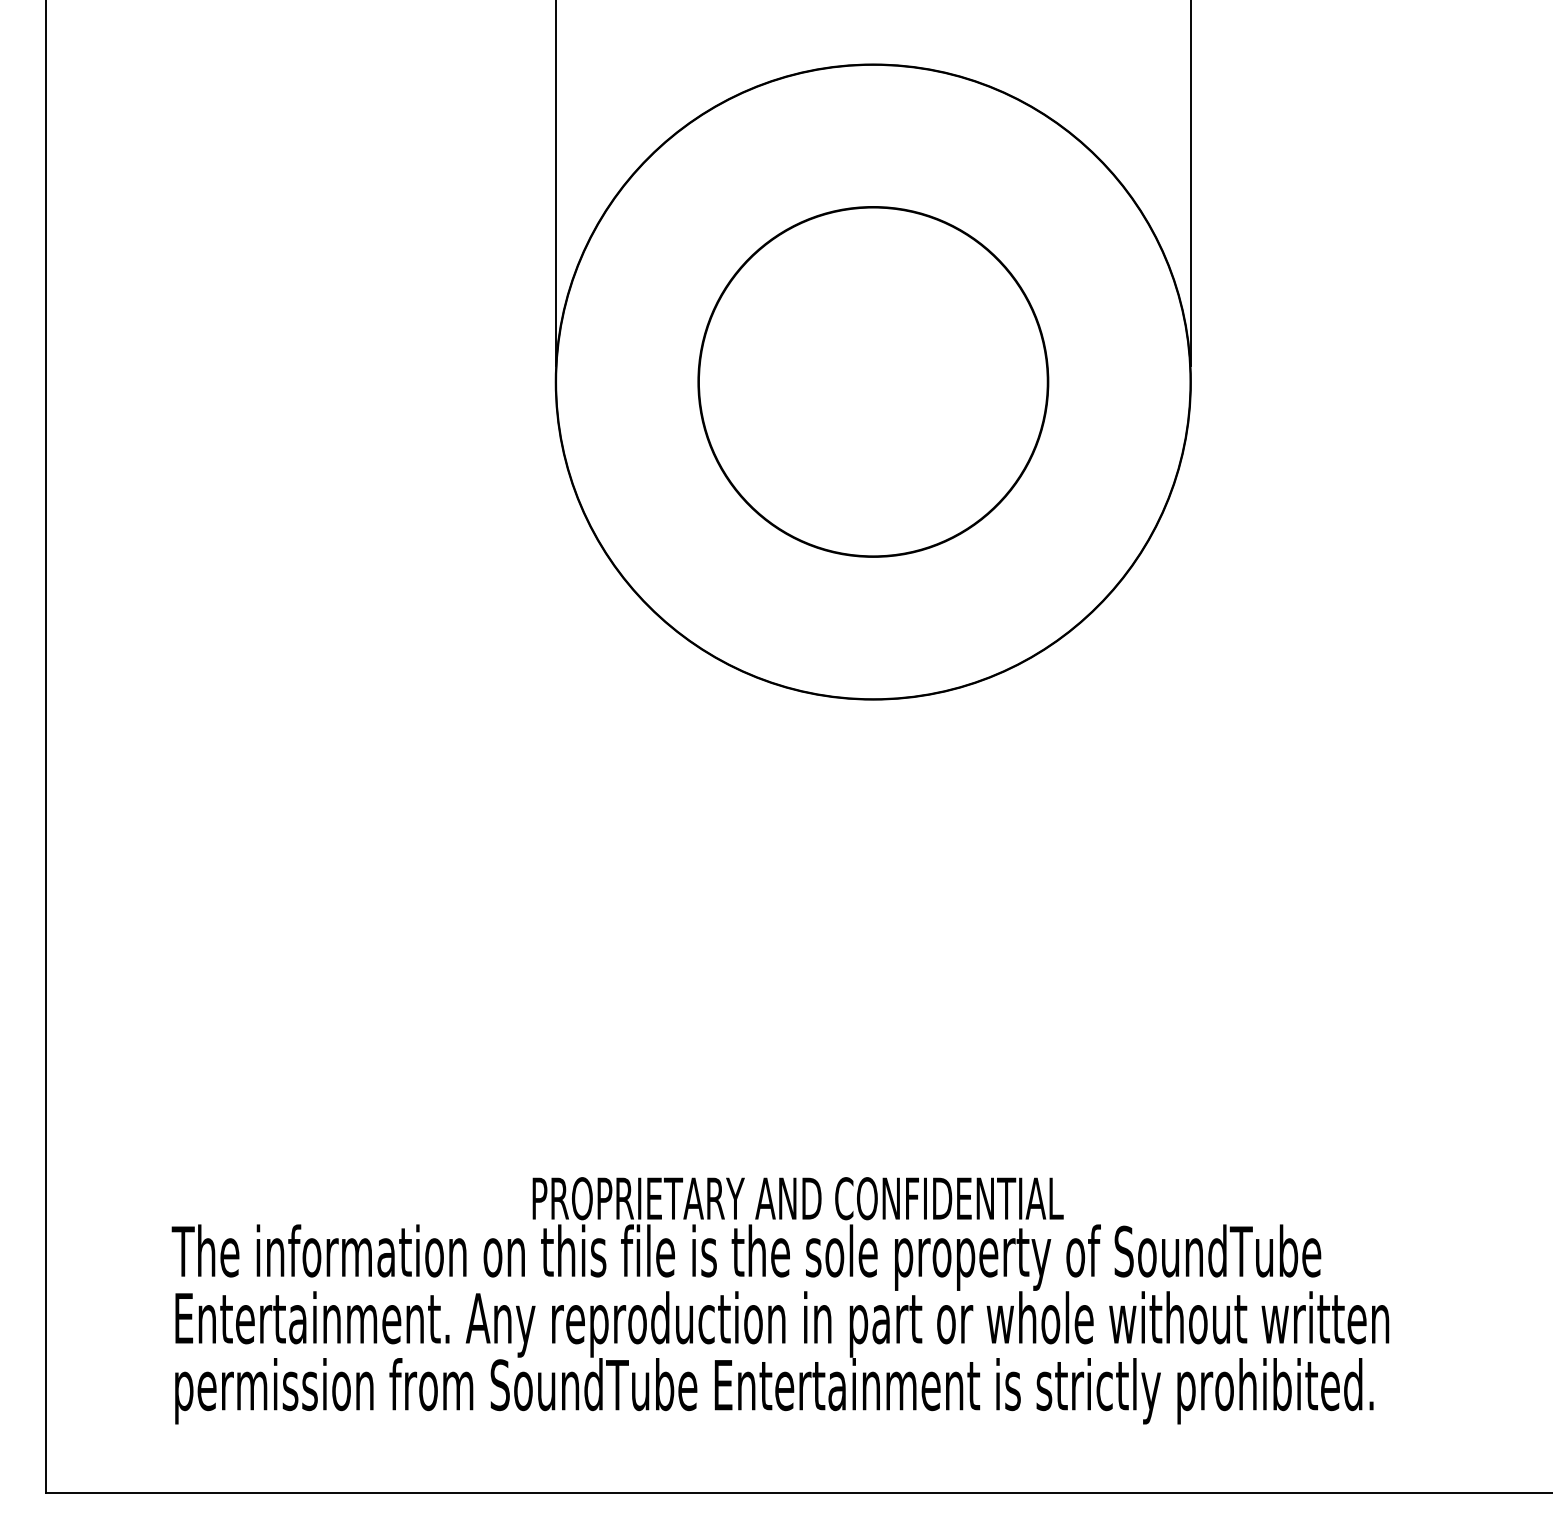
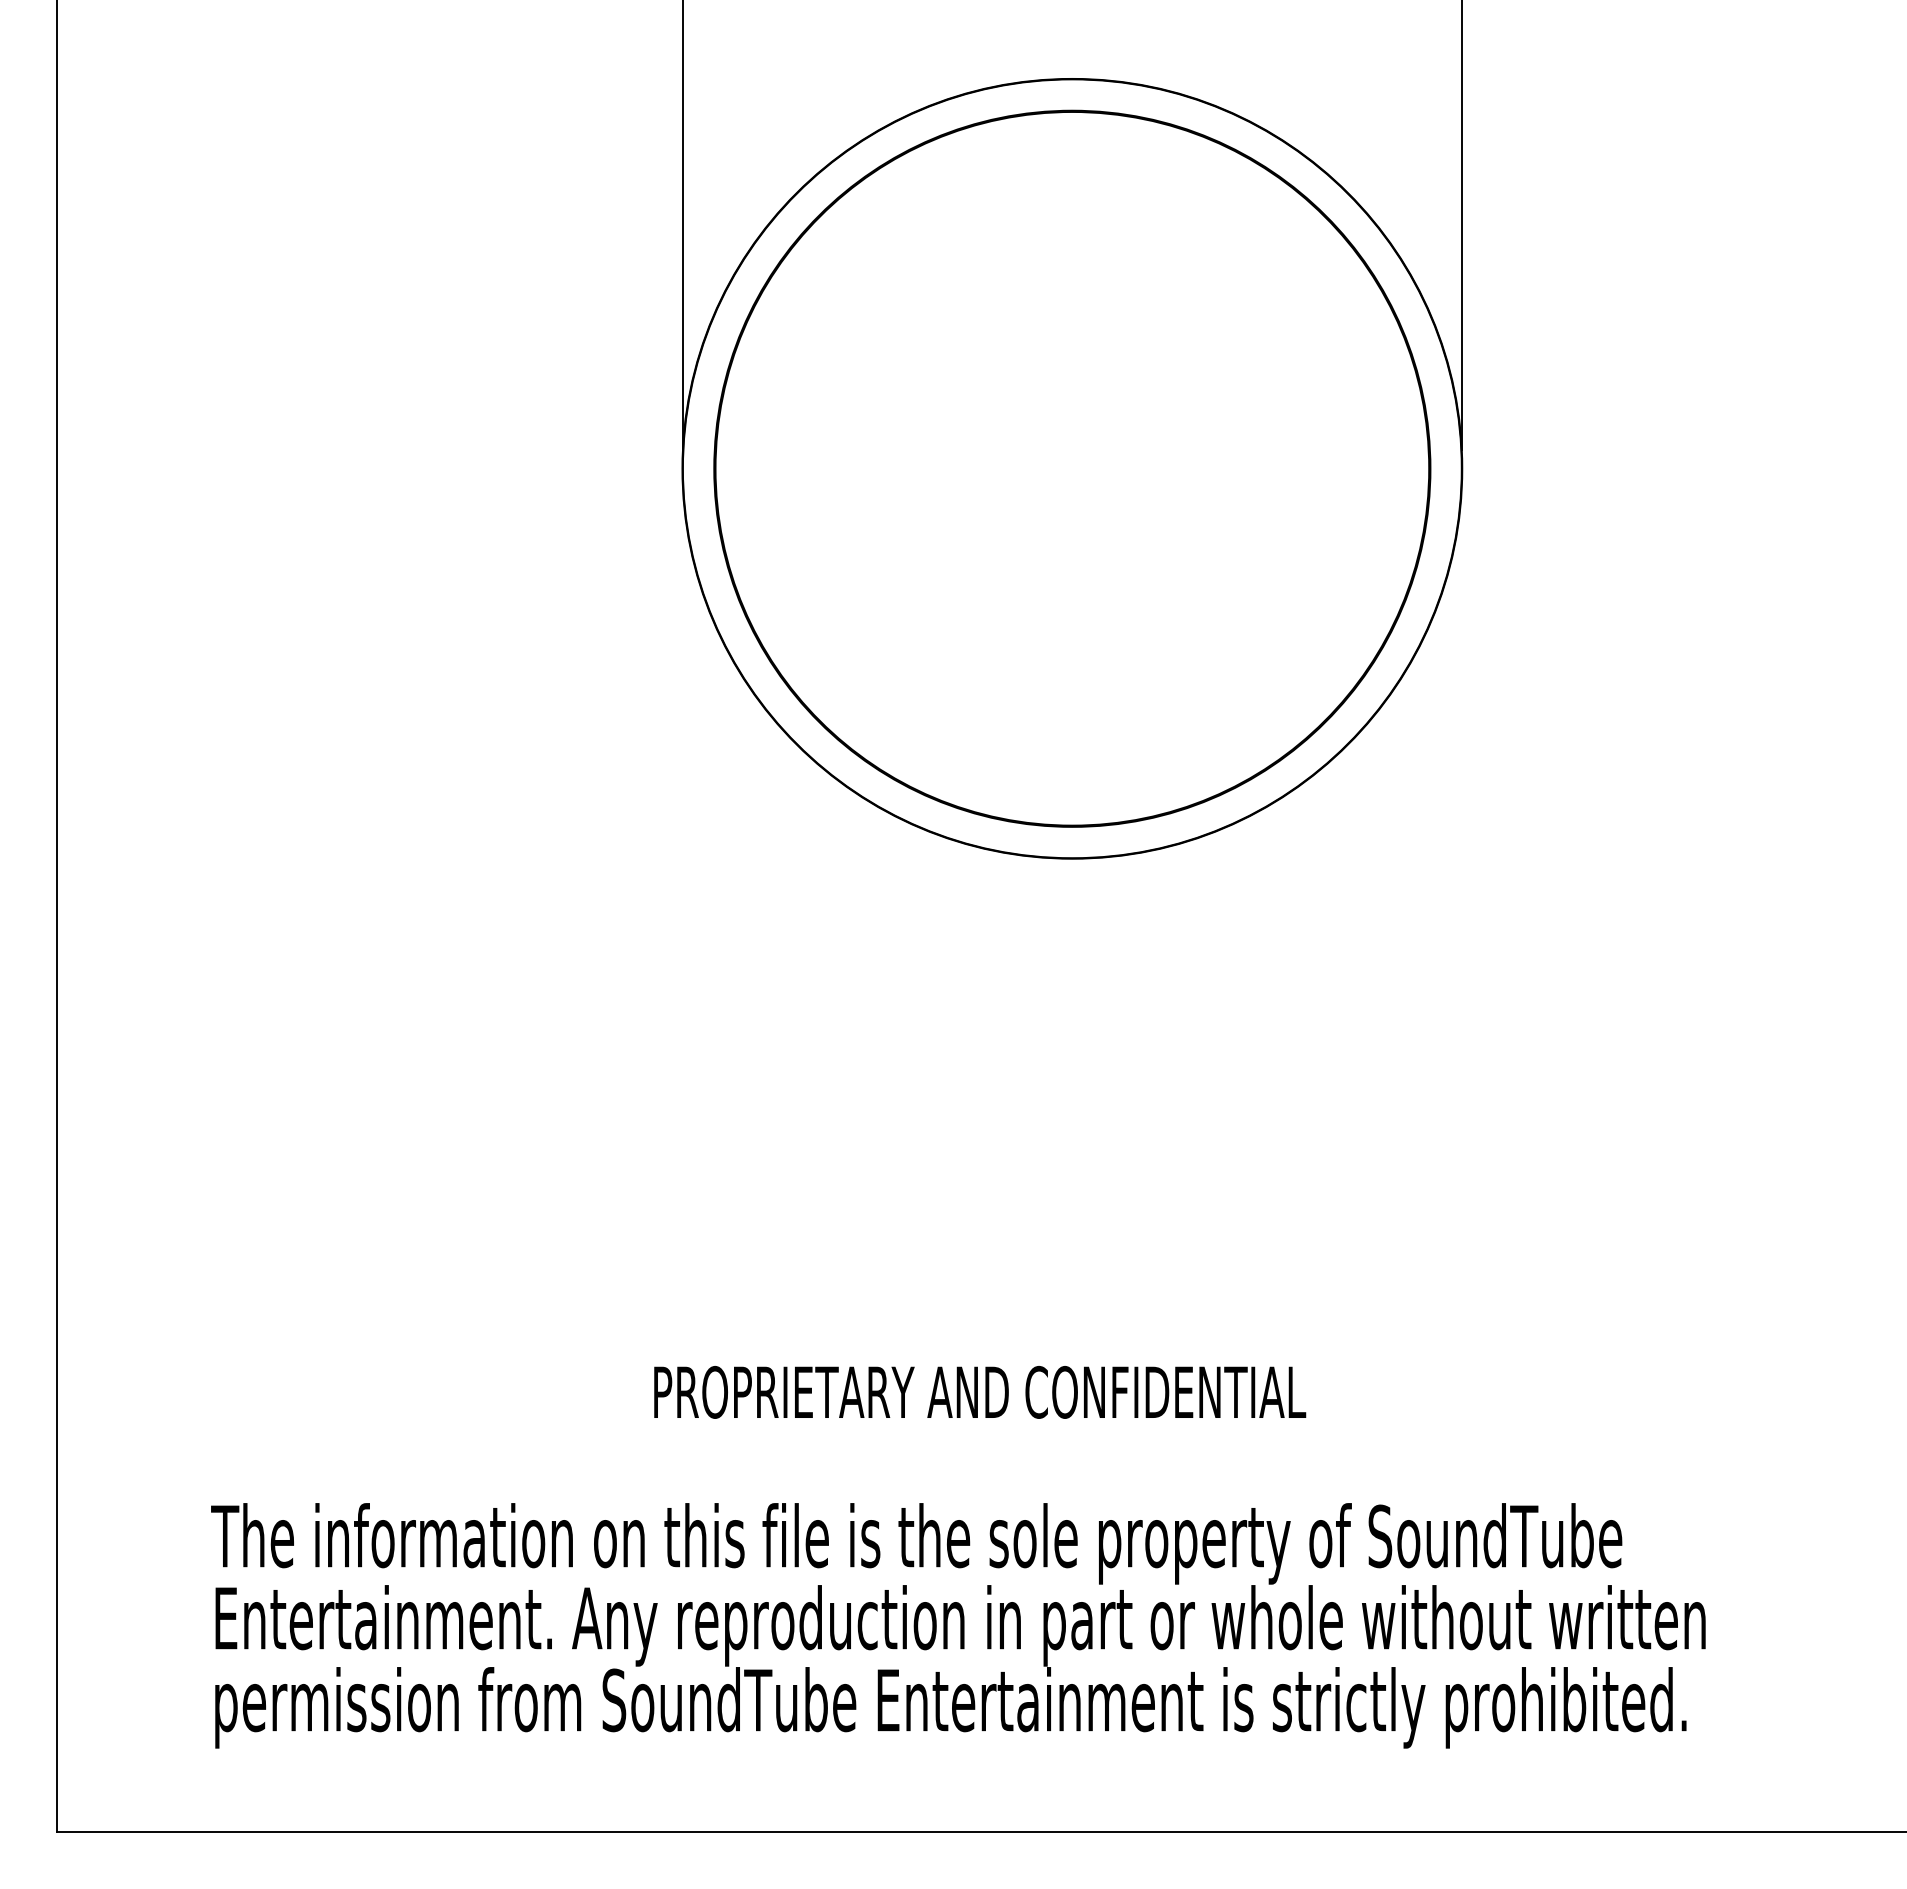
part: (873, 381) -> (1072, 468), size x1.67
text: (798, 1198) -> (980, 1392), moved

